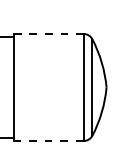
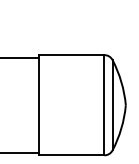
line: (48, 34) -> (71, 55), dashed -> solid
line: (48, 141) -> (71, 155), dashed -> solid

